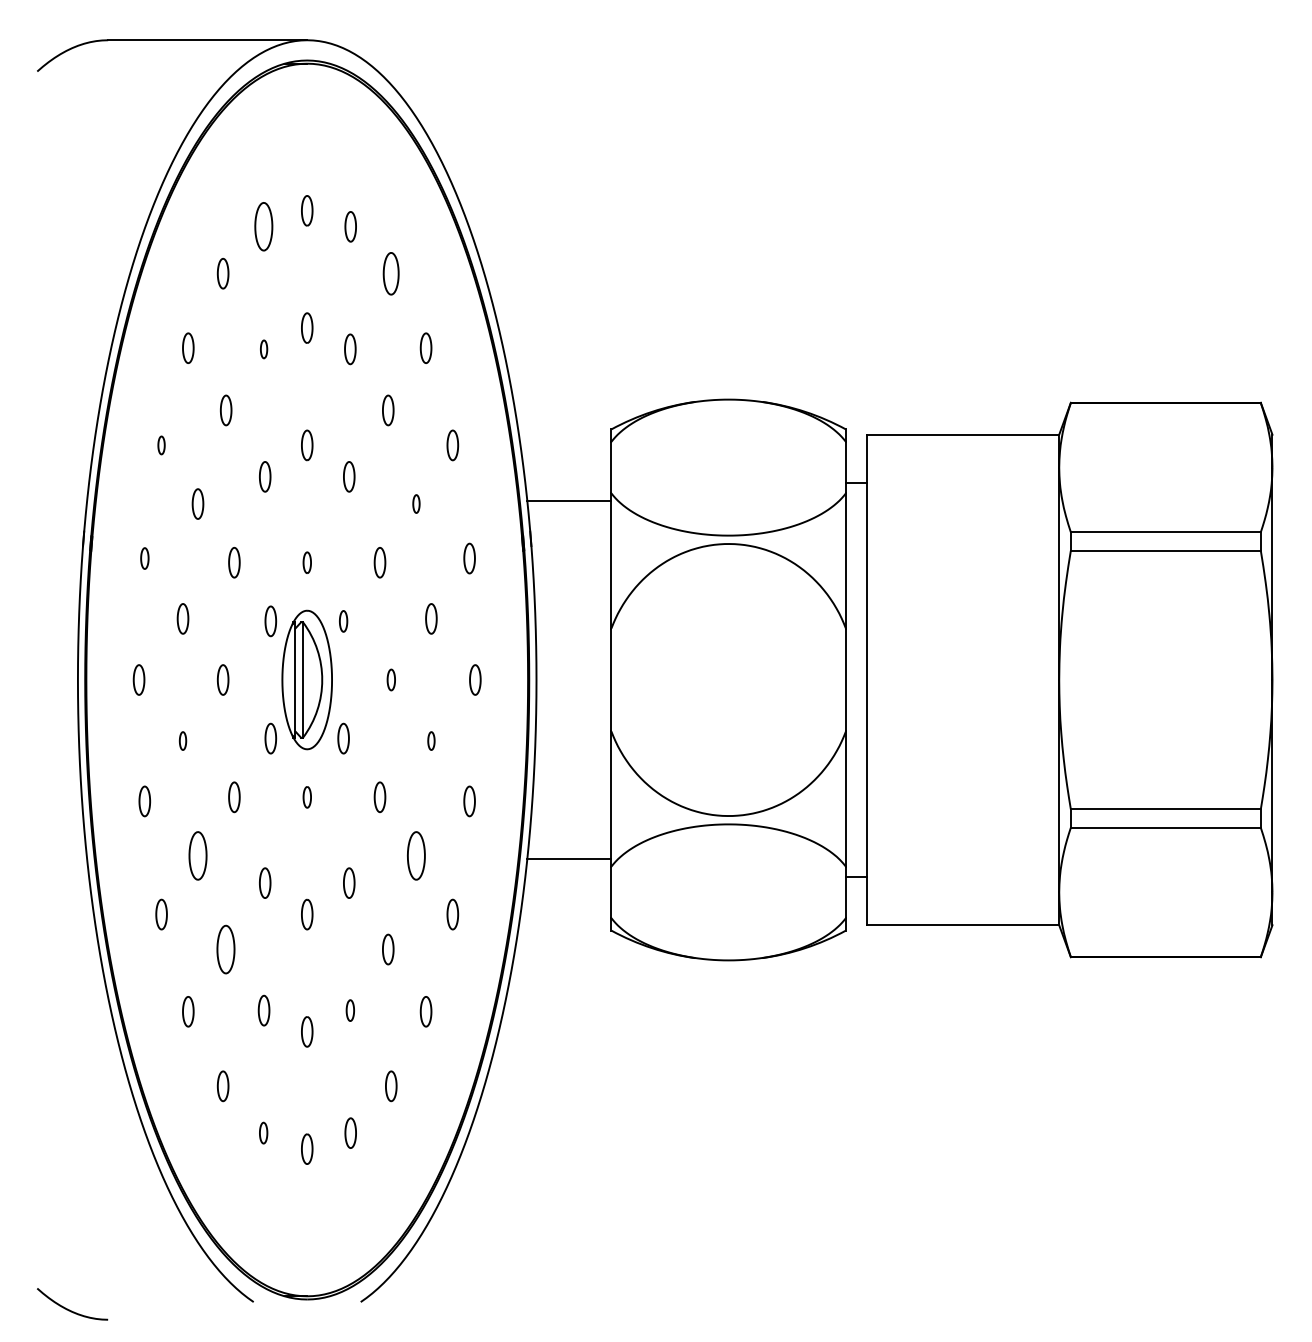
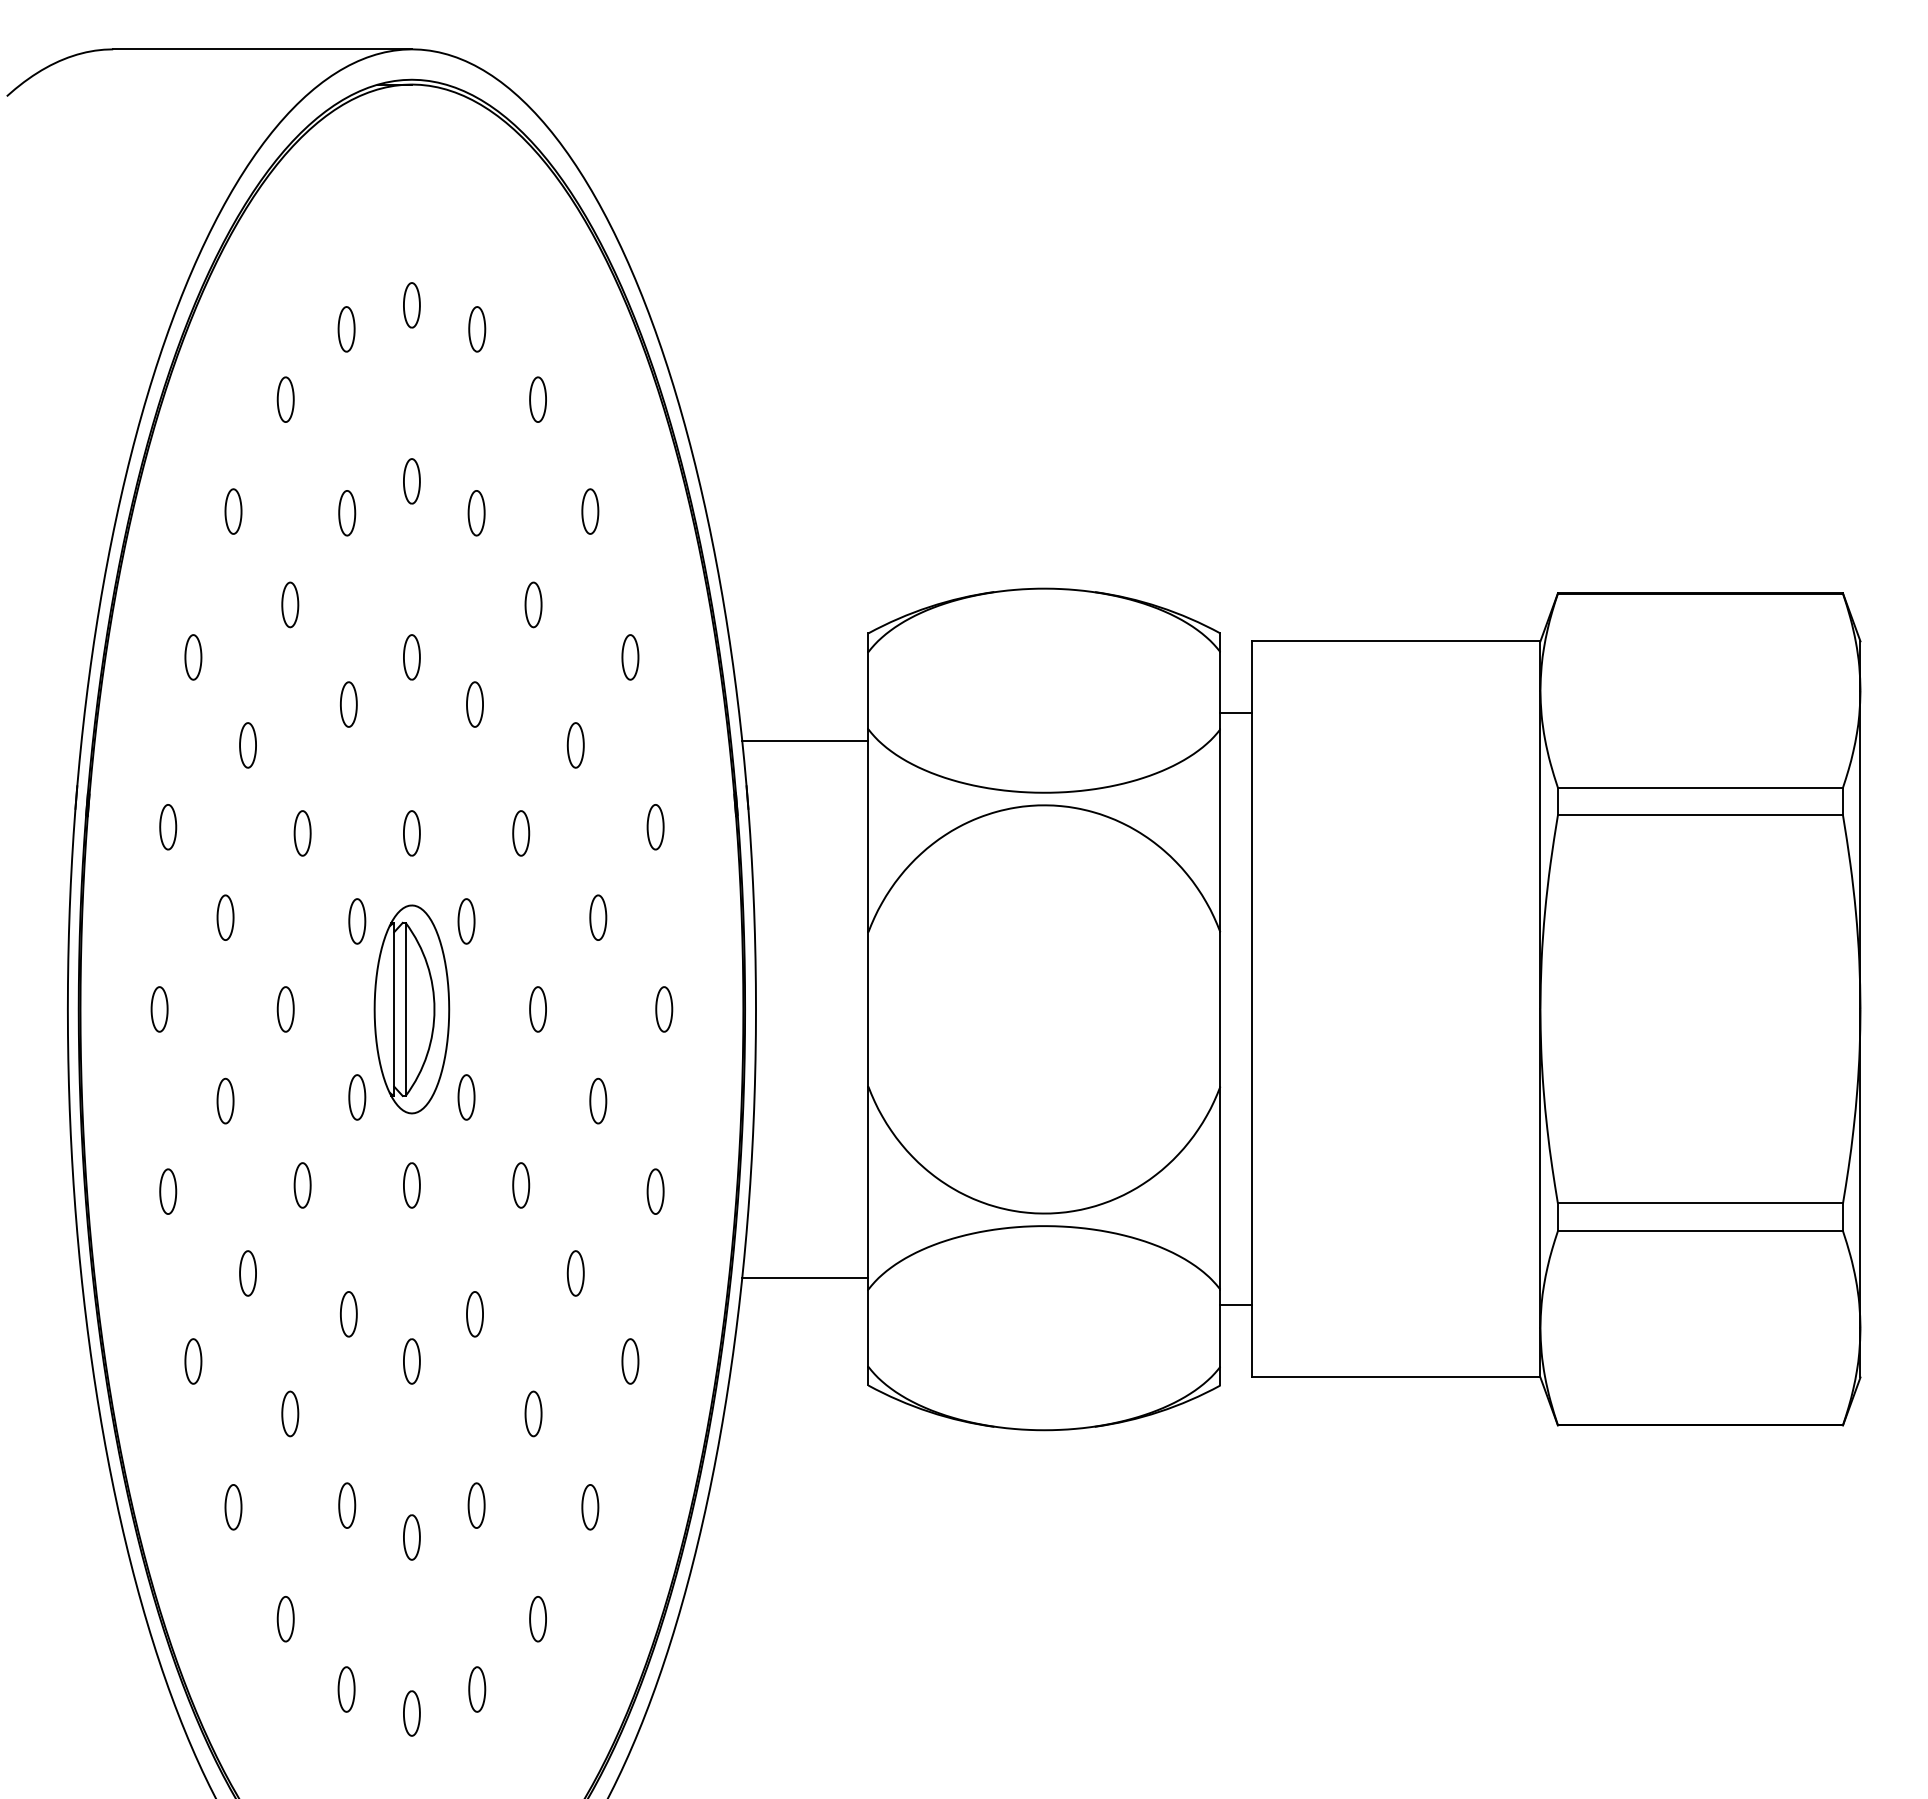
part: (263, 226) -> (346, 328), size x0.62
part: (391, 273) -> (538, 399), size x0.71
part: (263, 349) -> (346, 513), size x1.67
part: (161, 445) -> (193, 657), size x1.67
part: (416, 503) -> (575, 744), size x1.67
part: (144, 558) -> (167, 827), size x1.43
part: (307, 562) -> (412, 833), size x1.43
part: (343, 621) -> (466, 921), size x1.43
part: (391, 679) -> (538, 1008), size x1.43
part: (182, 740) -> (224, 1100), size x1.67
part: (431, 740) -> (598, 1100), size x1.67
part: (307, 797) -> (412, 1185), size x1.43
part: (197, 855) -> (247, 1272), size x0.62
part: (416, 855) -> (575, 1272), size x0.62
part: (226, 949) -> (290, 1413), size x0.62
part: (350, 1010) -> (476, 1505), size x1.43
part: (263, 1132) -> (346, 1688), size x1.43

